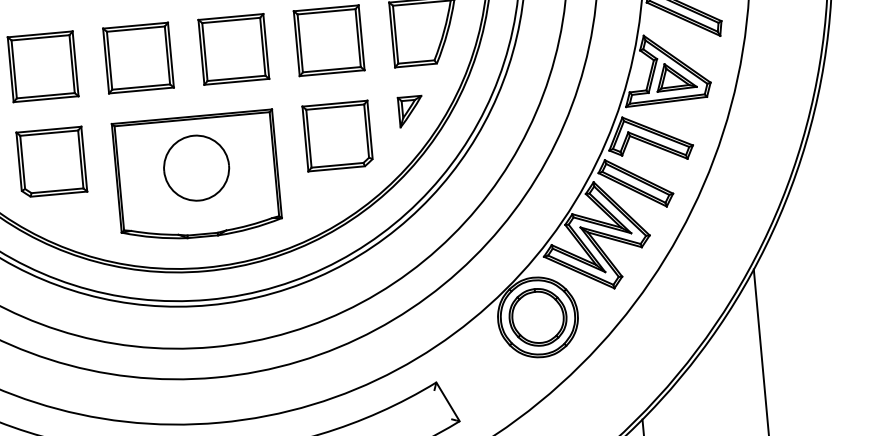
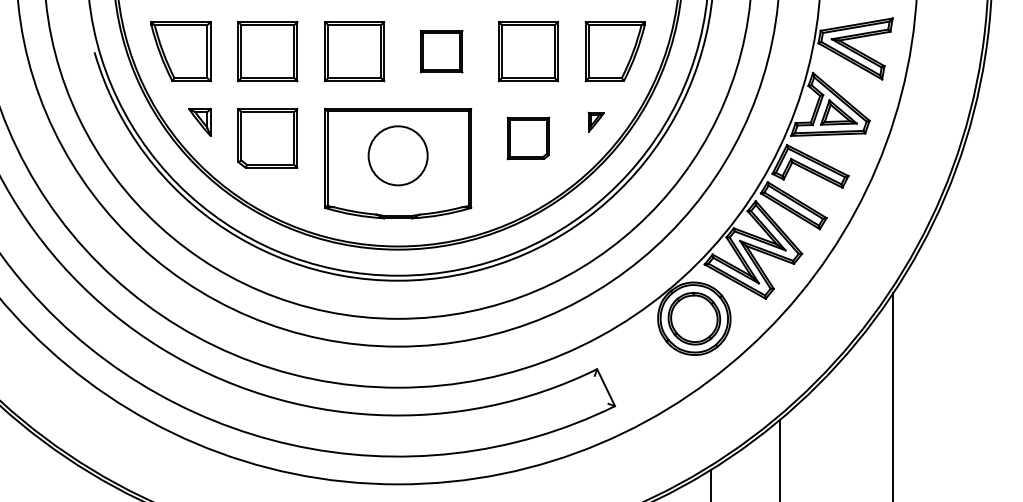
part: (233, 49) -> (441, 51), size x0.7
part: (409, 110) -> (595, 121), size x0.7
part: (337, 136) -> (528, 138), size x0.7

